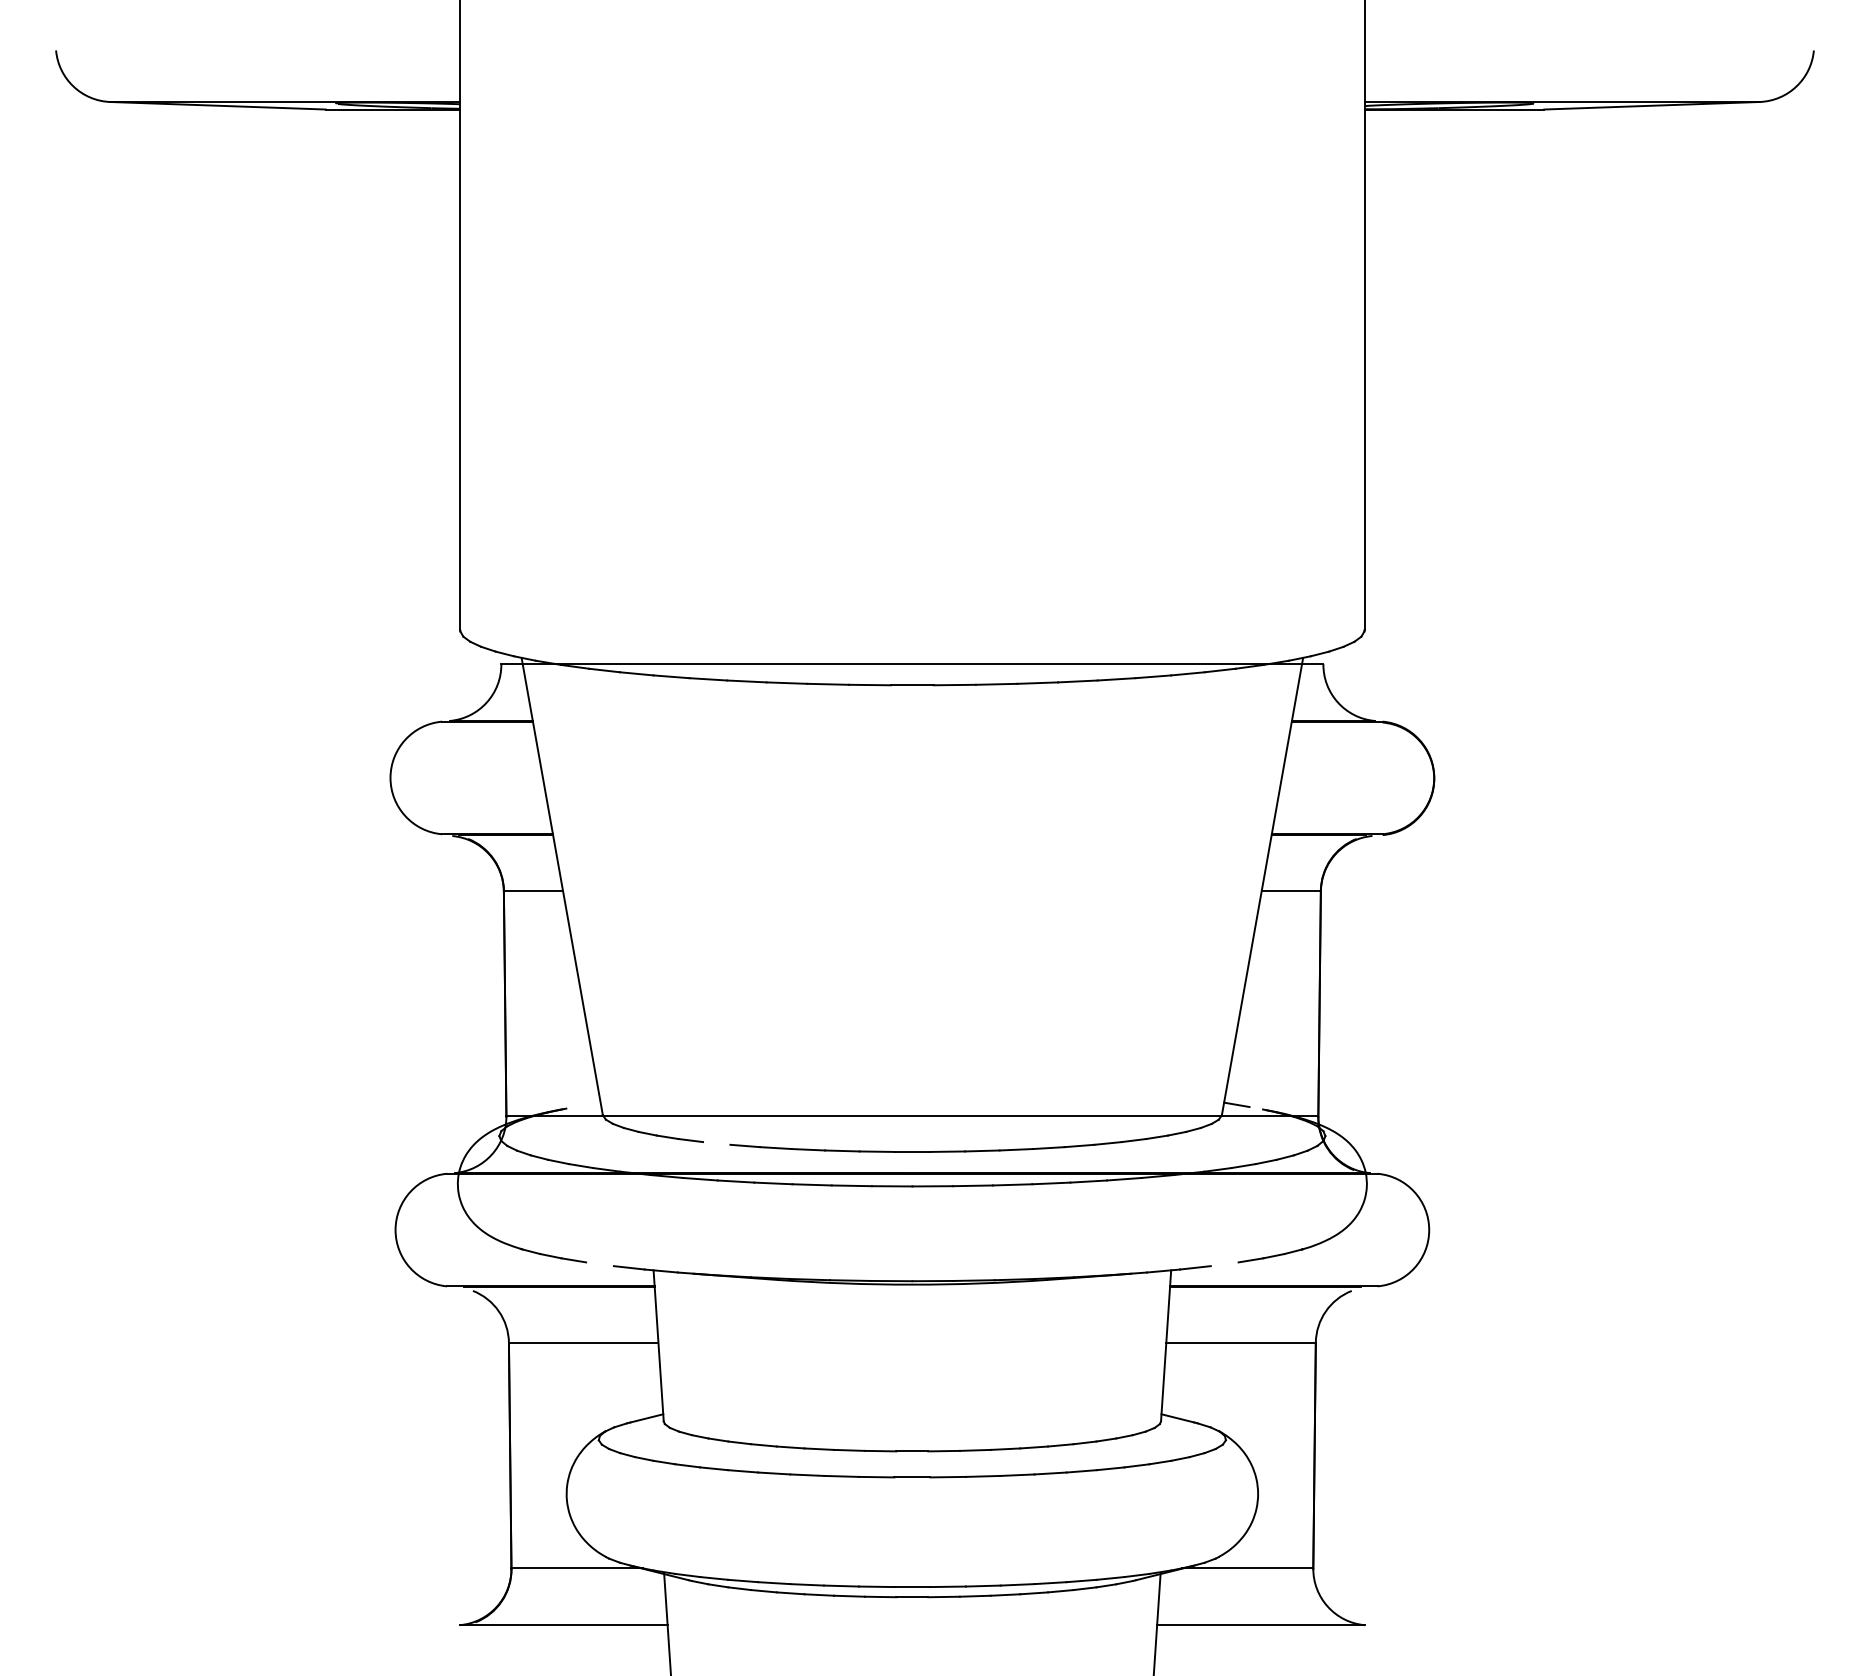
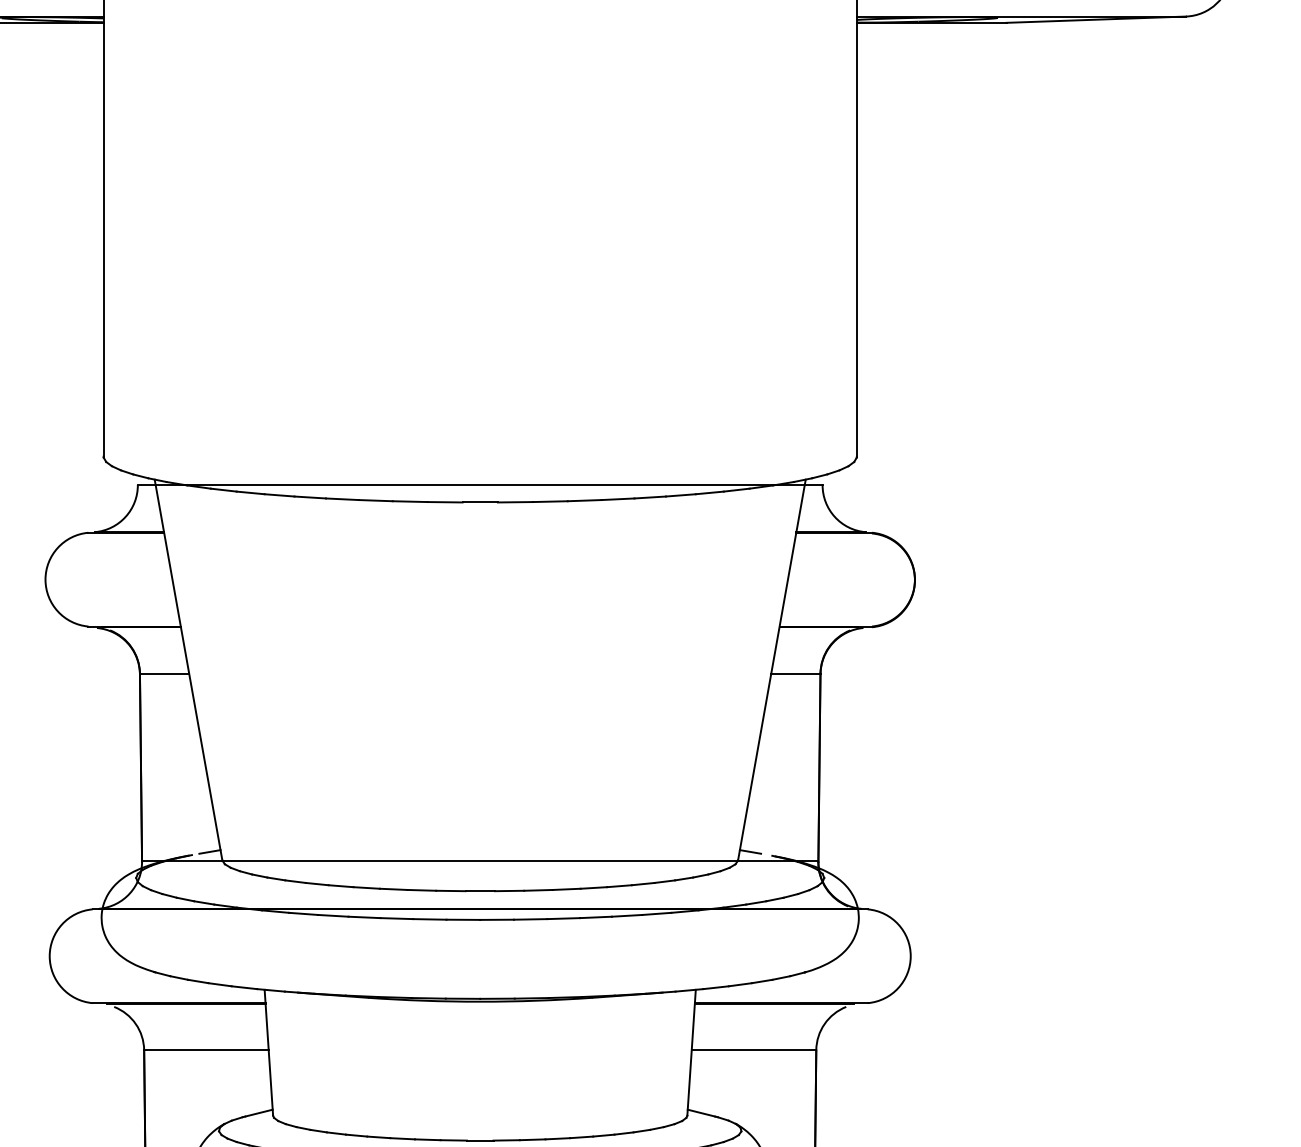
line: (587, 1104) -> (209, 851), added
line: (716, 1143) -> (317, 884), added
line: (599, 1264) -> (219, 984), added
line: (1224, 1264) -> (740, 984), added

